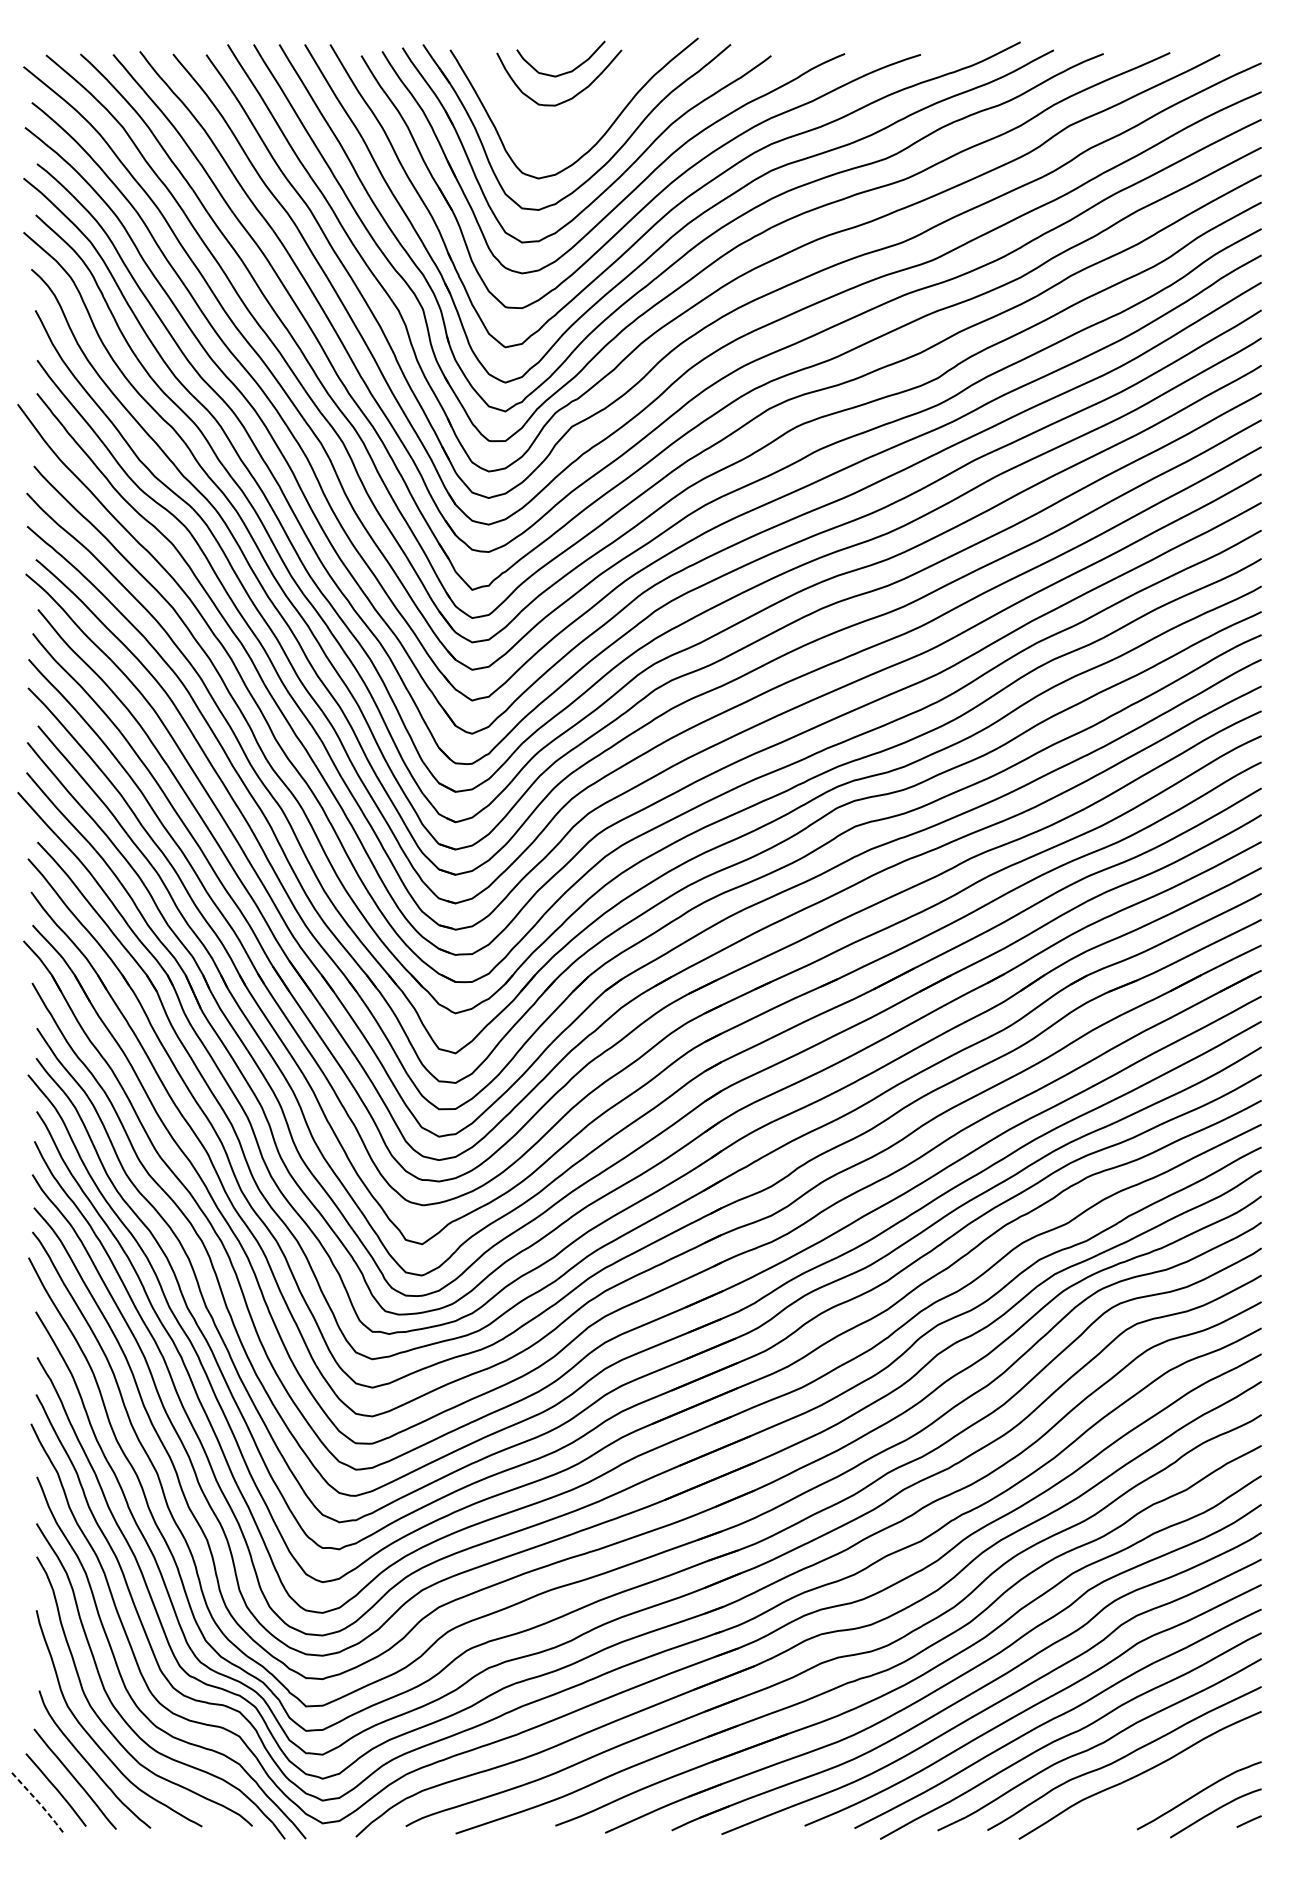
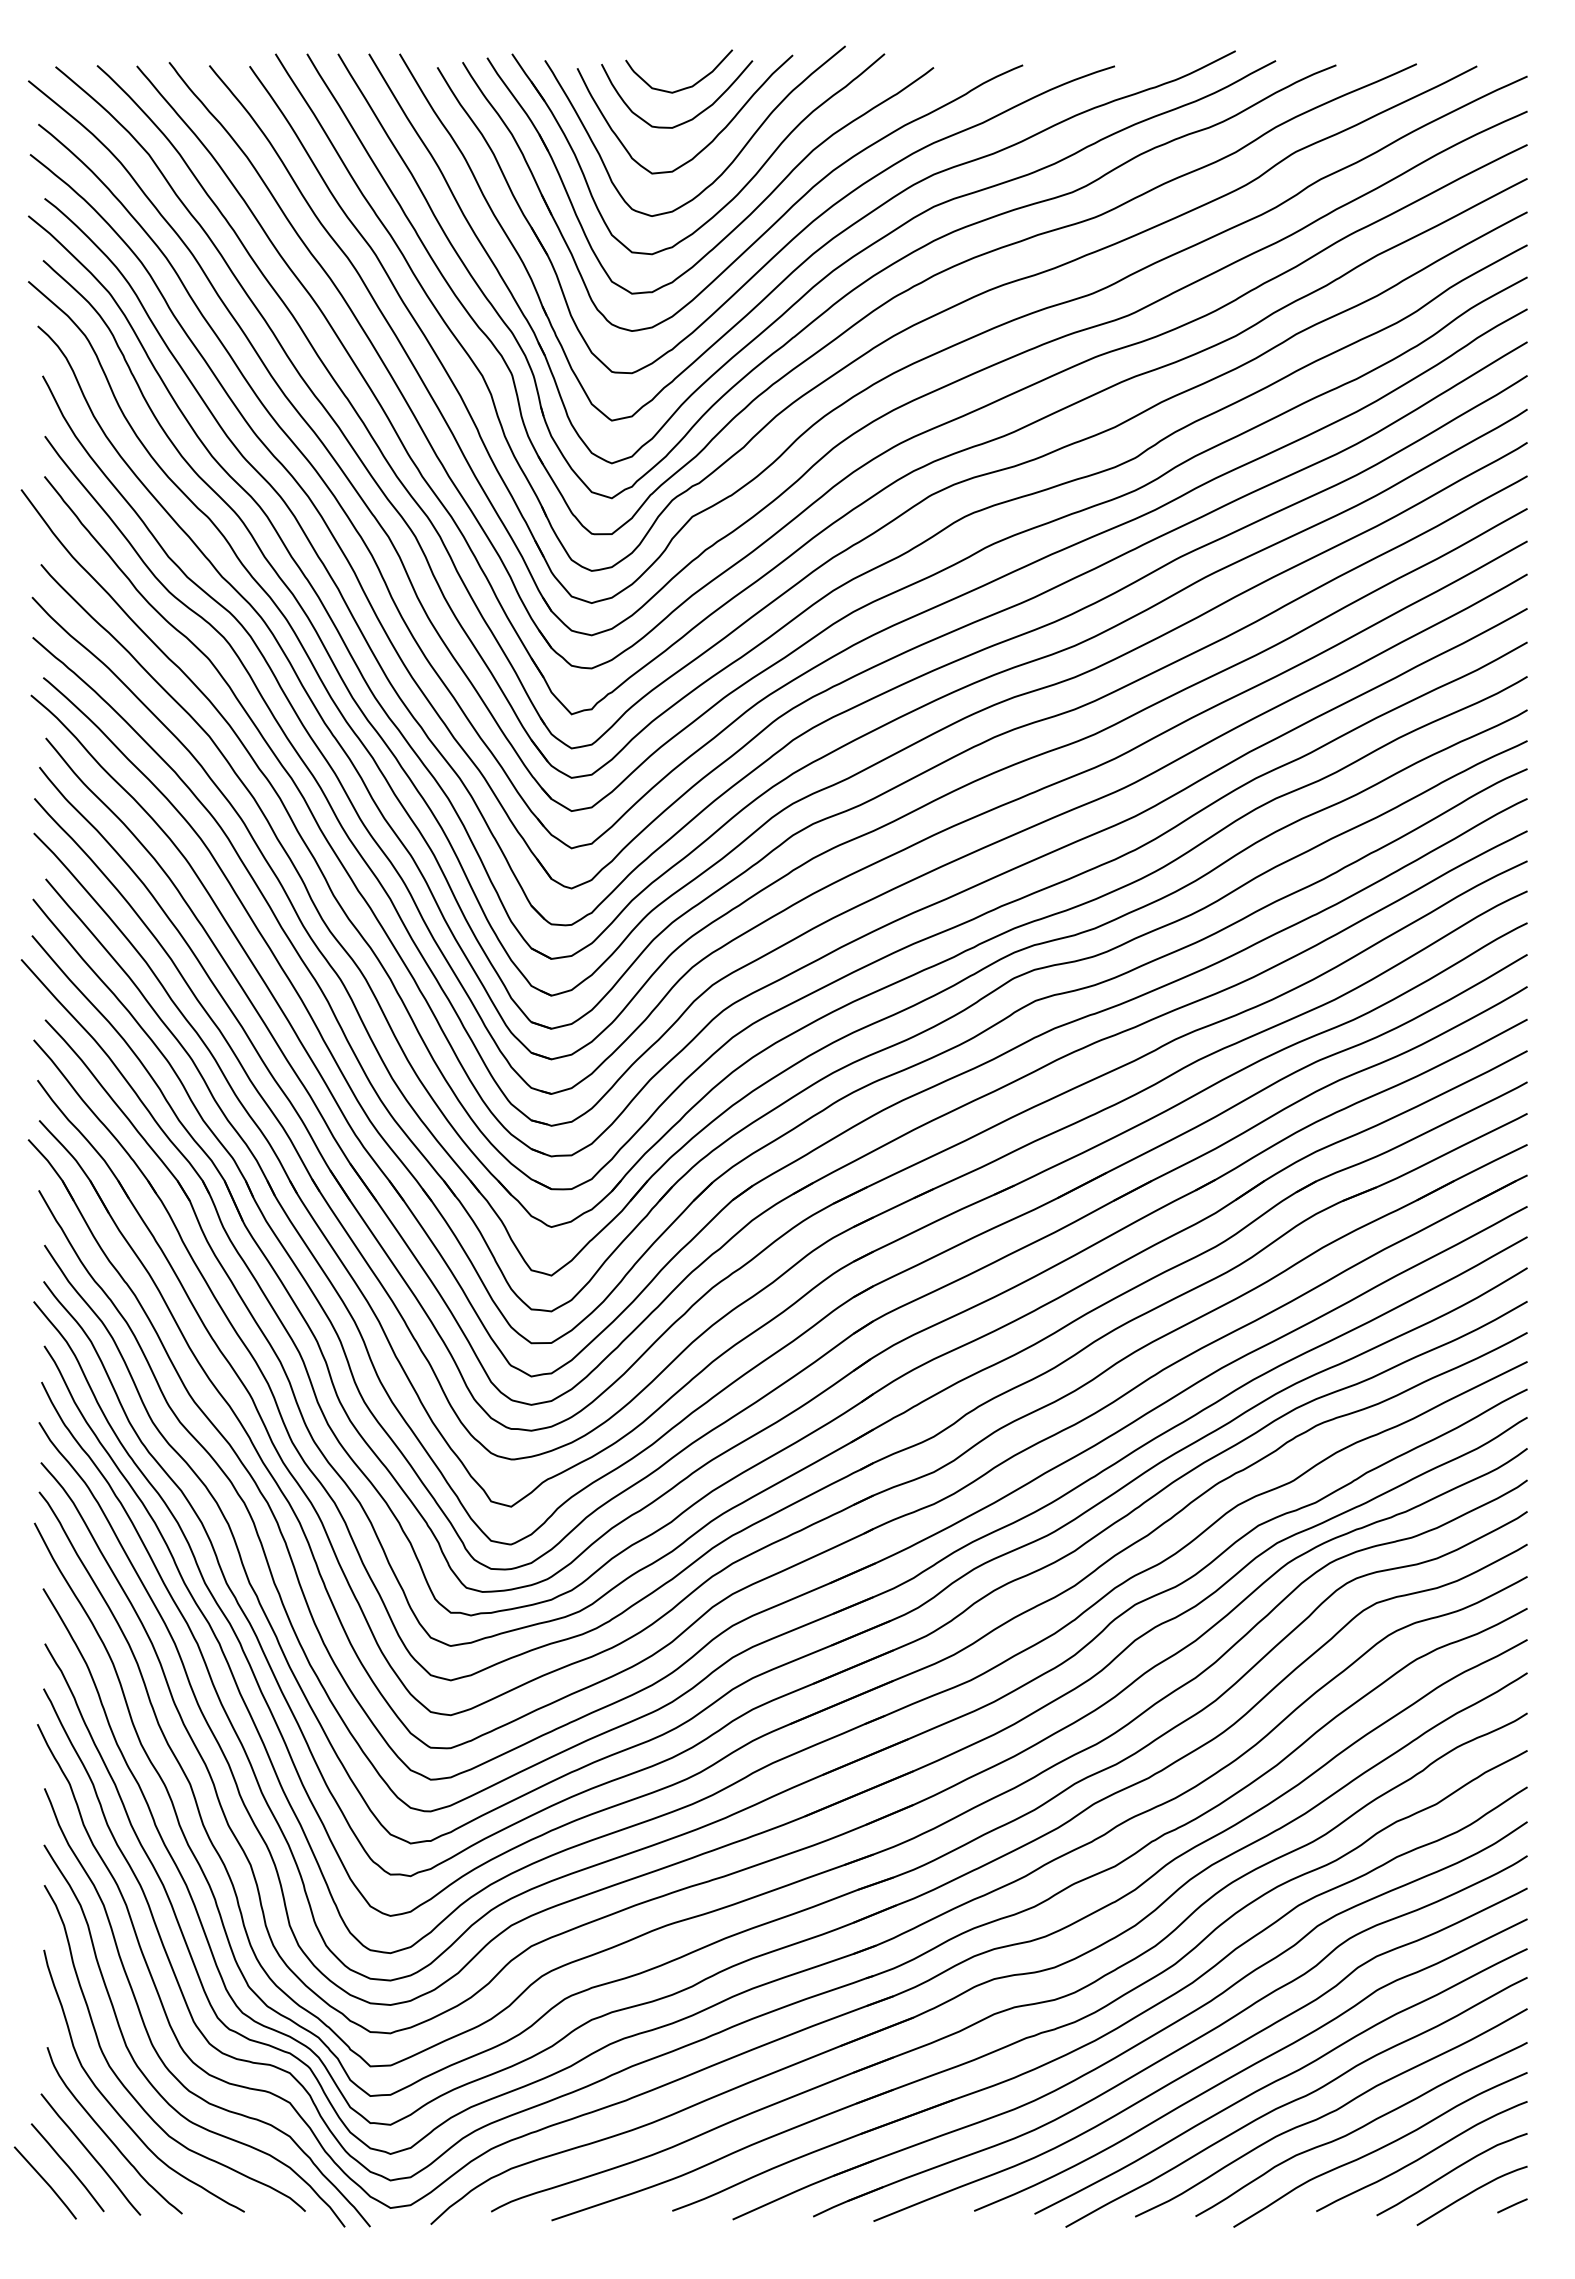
curve: (587, 116) -> (711, 140), added
curve: (1174, 1780) -> (1421, 2156), added
line: (39, 1803) -> (47, 2183), dashed -> solid

